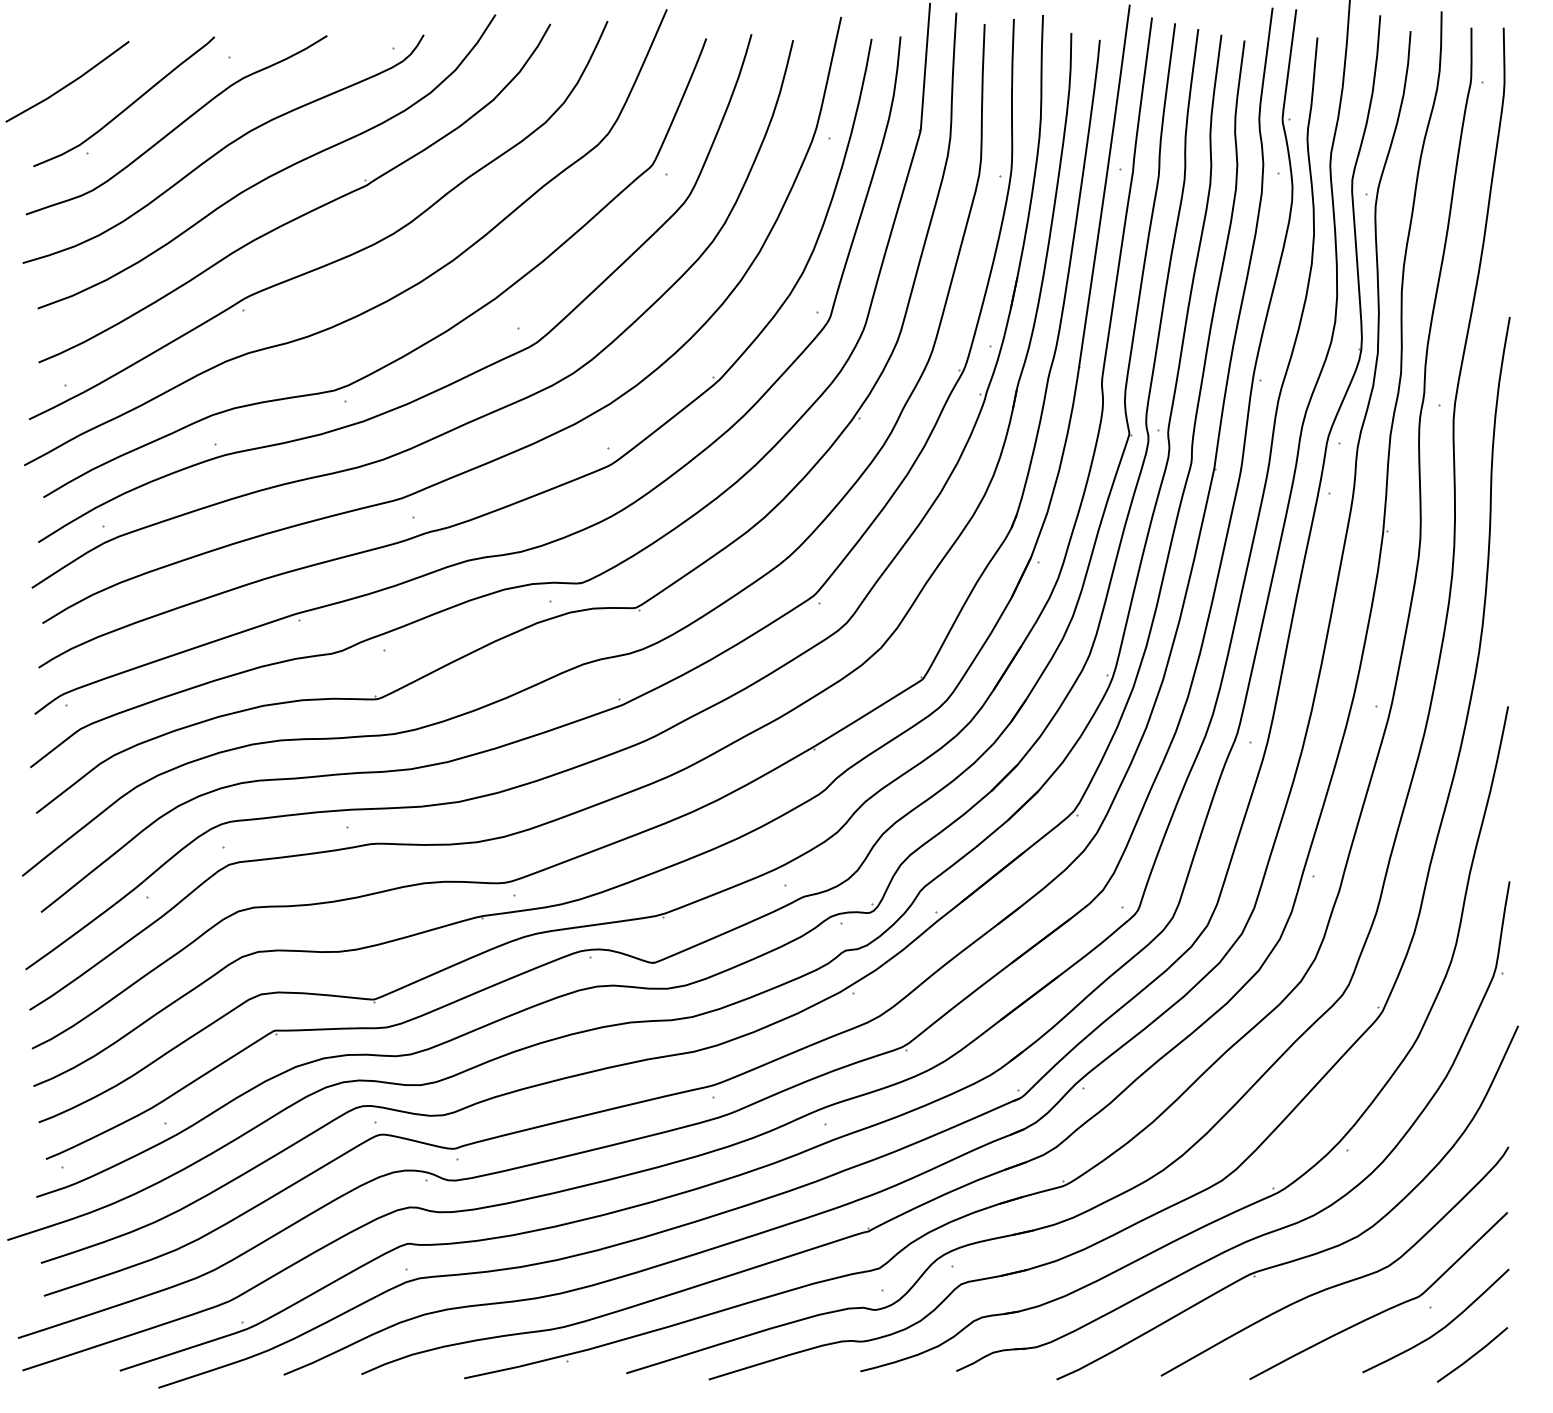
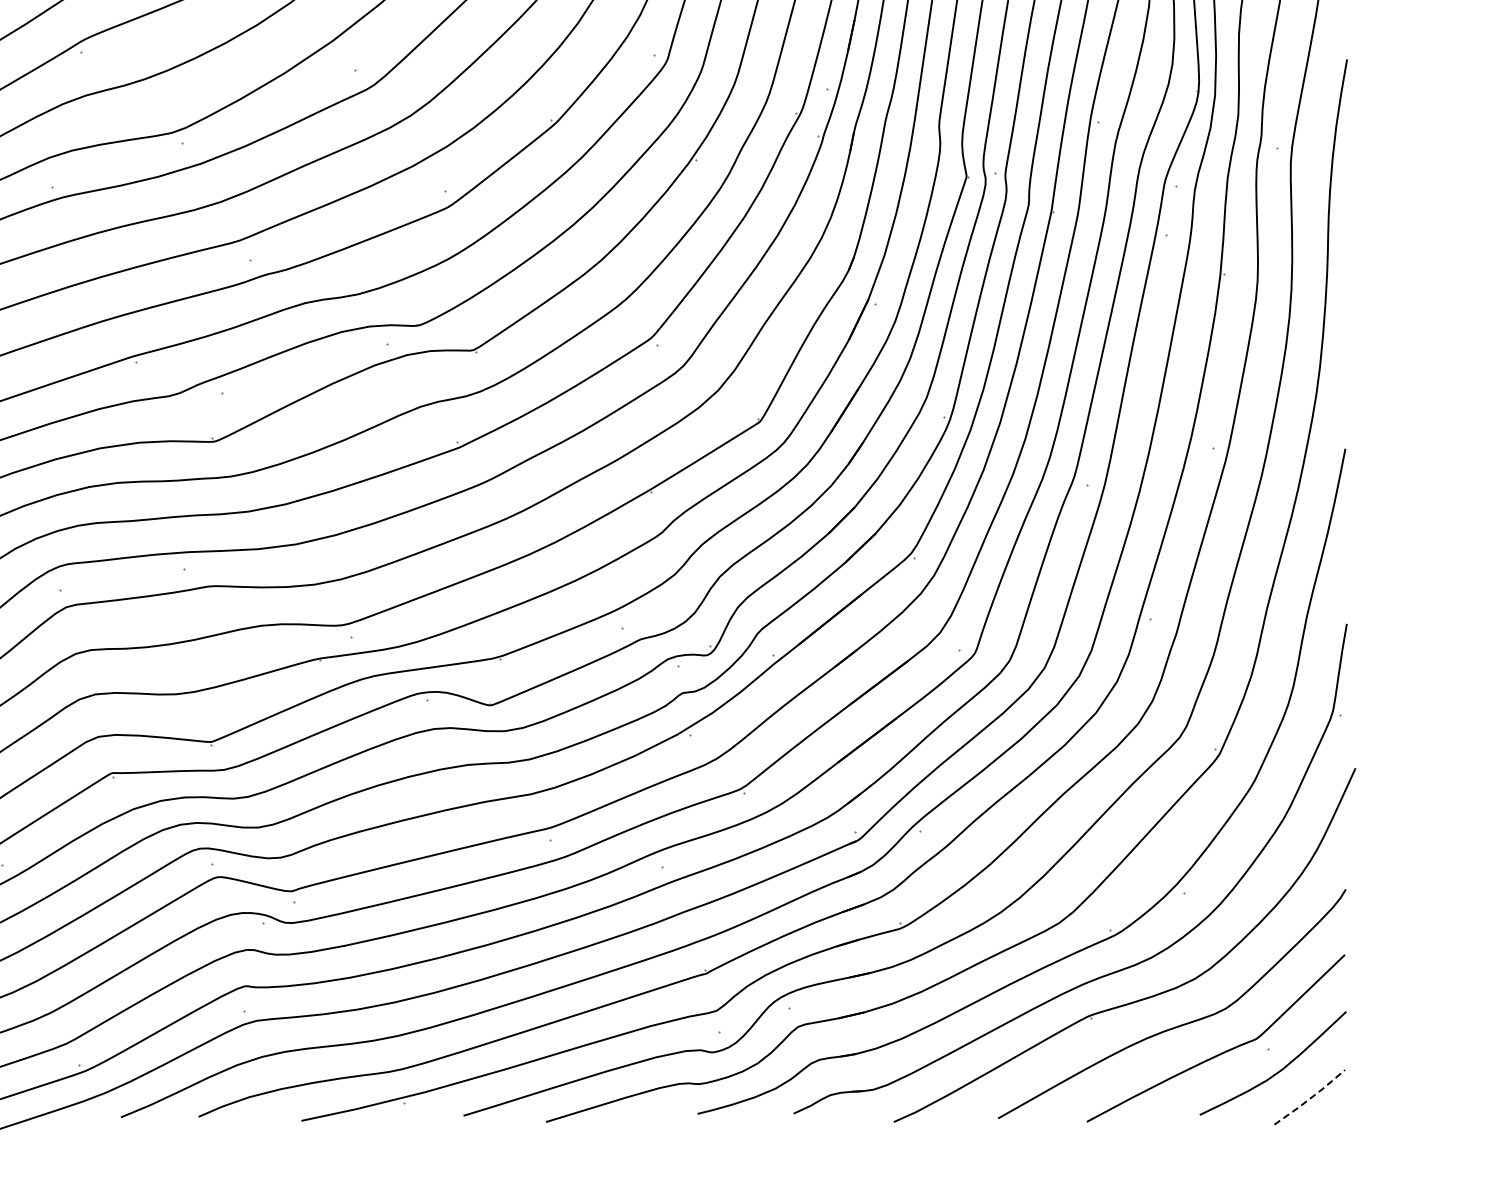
line: (1473, 1355) -> (1310, 1097), solid -> dashed

